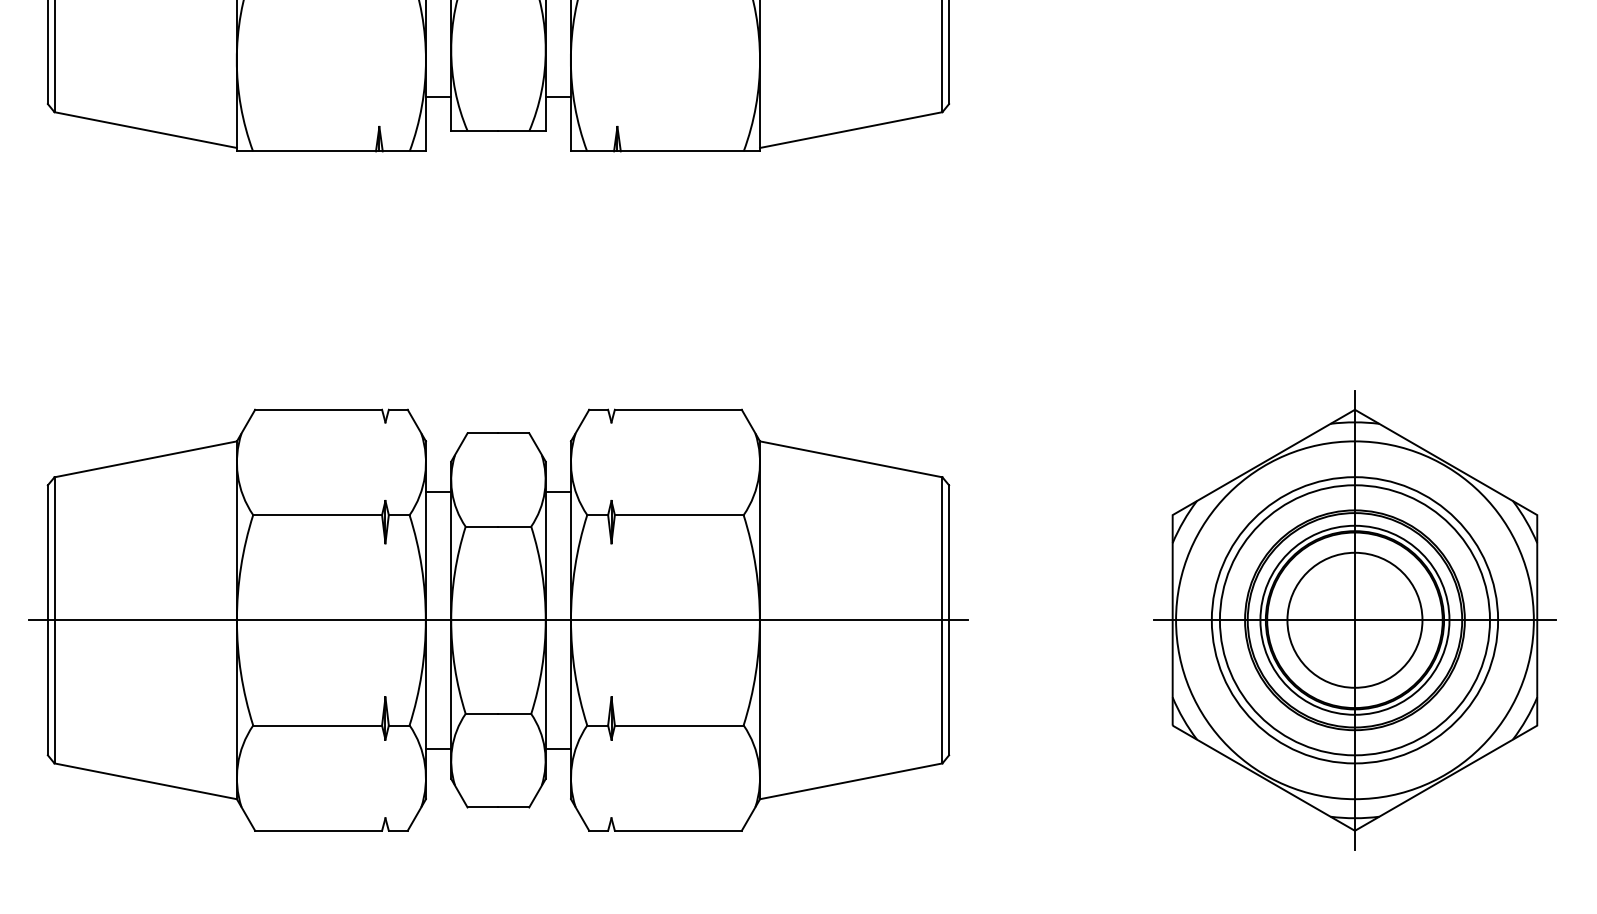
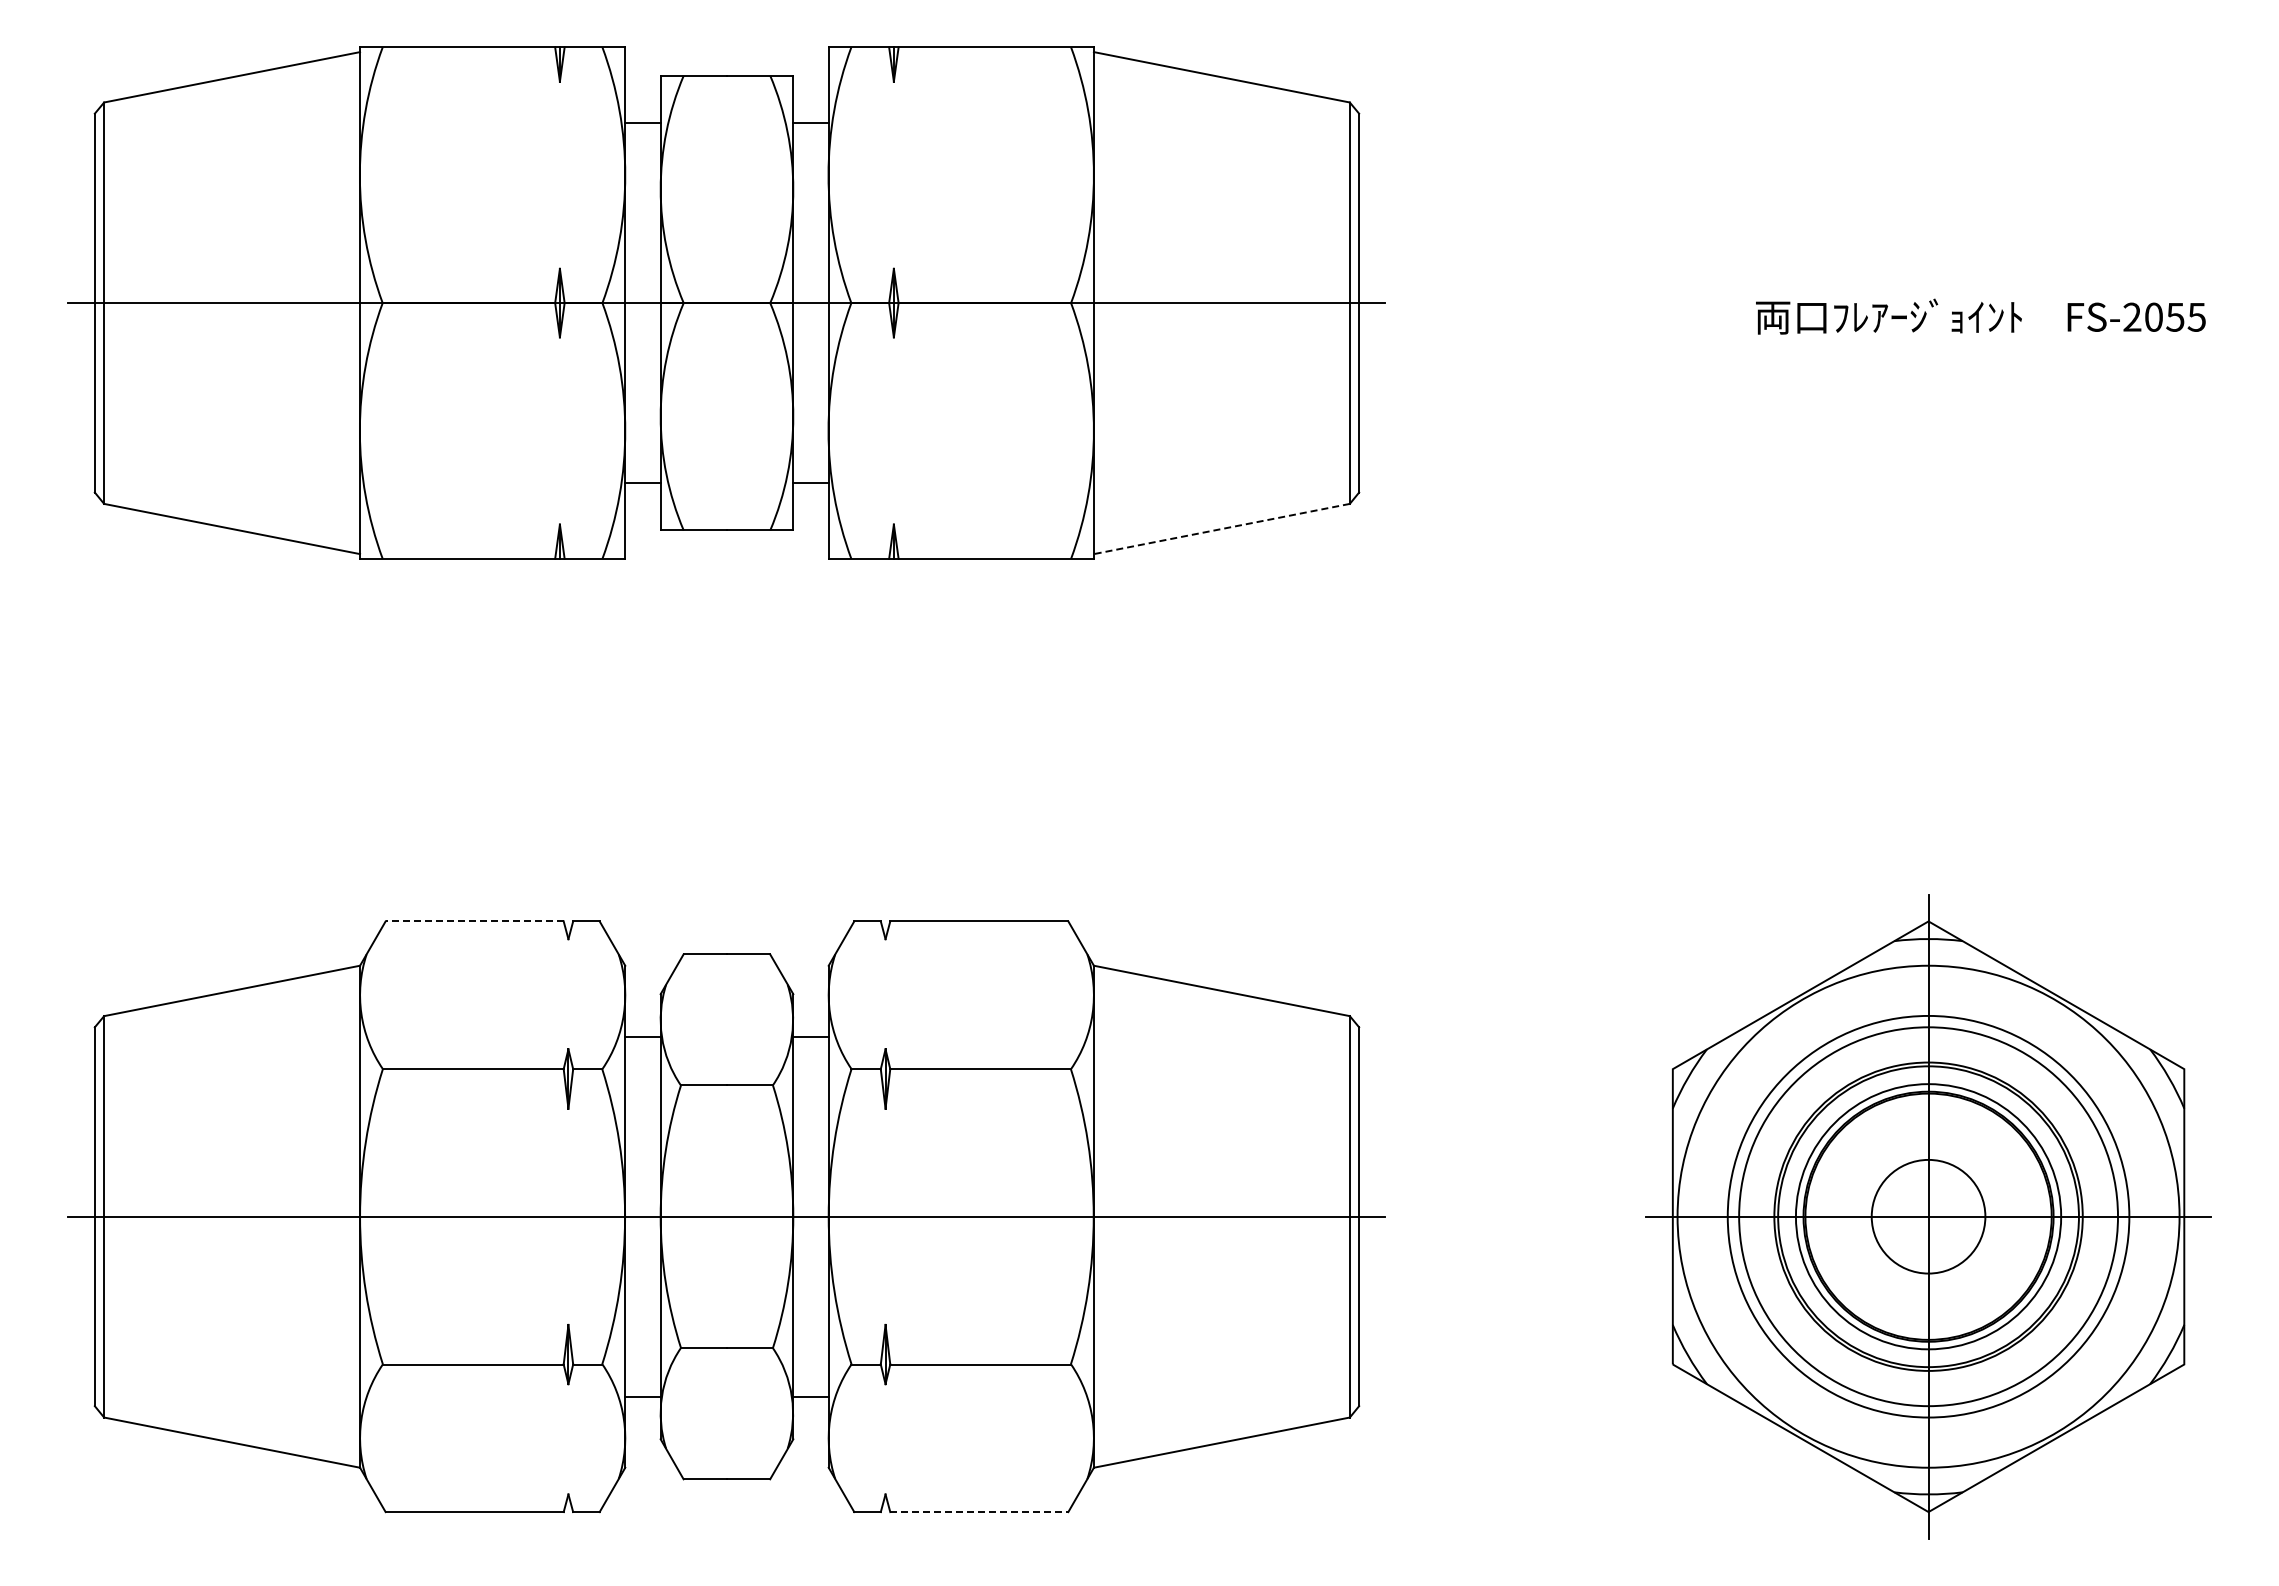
line: (850, 130) -> (1221, 529), solid -> dashed
line: (318, 409) -> (474, 921), solid -> dashed
circle: (1354, 620) -> (1928, 1216), size x0.6
line: (678, 831) -> (979, 1512), solid -> dashed

